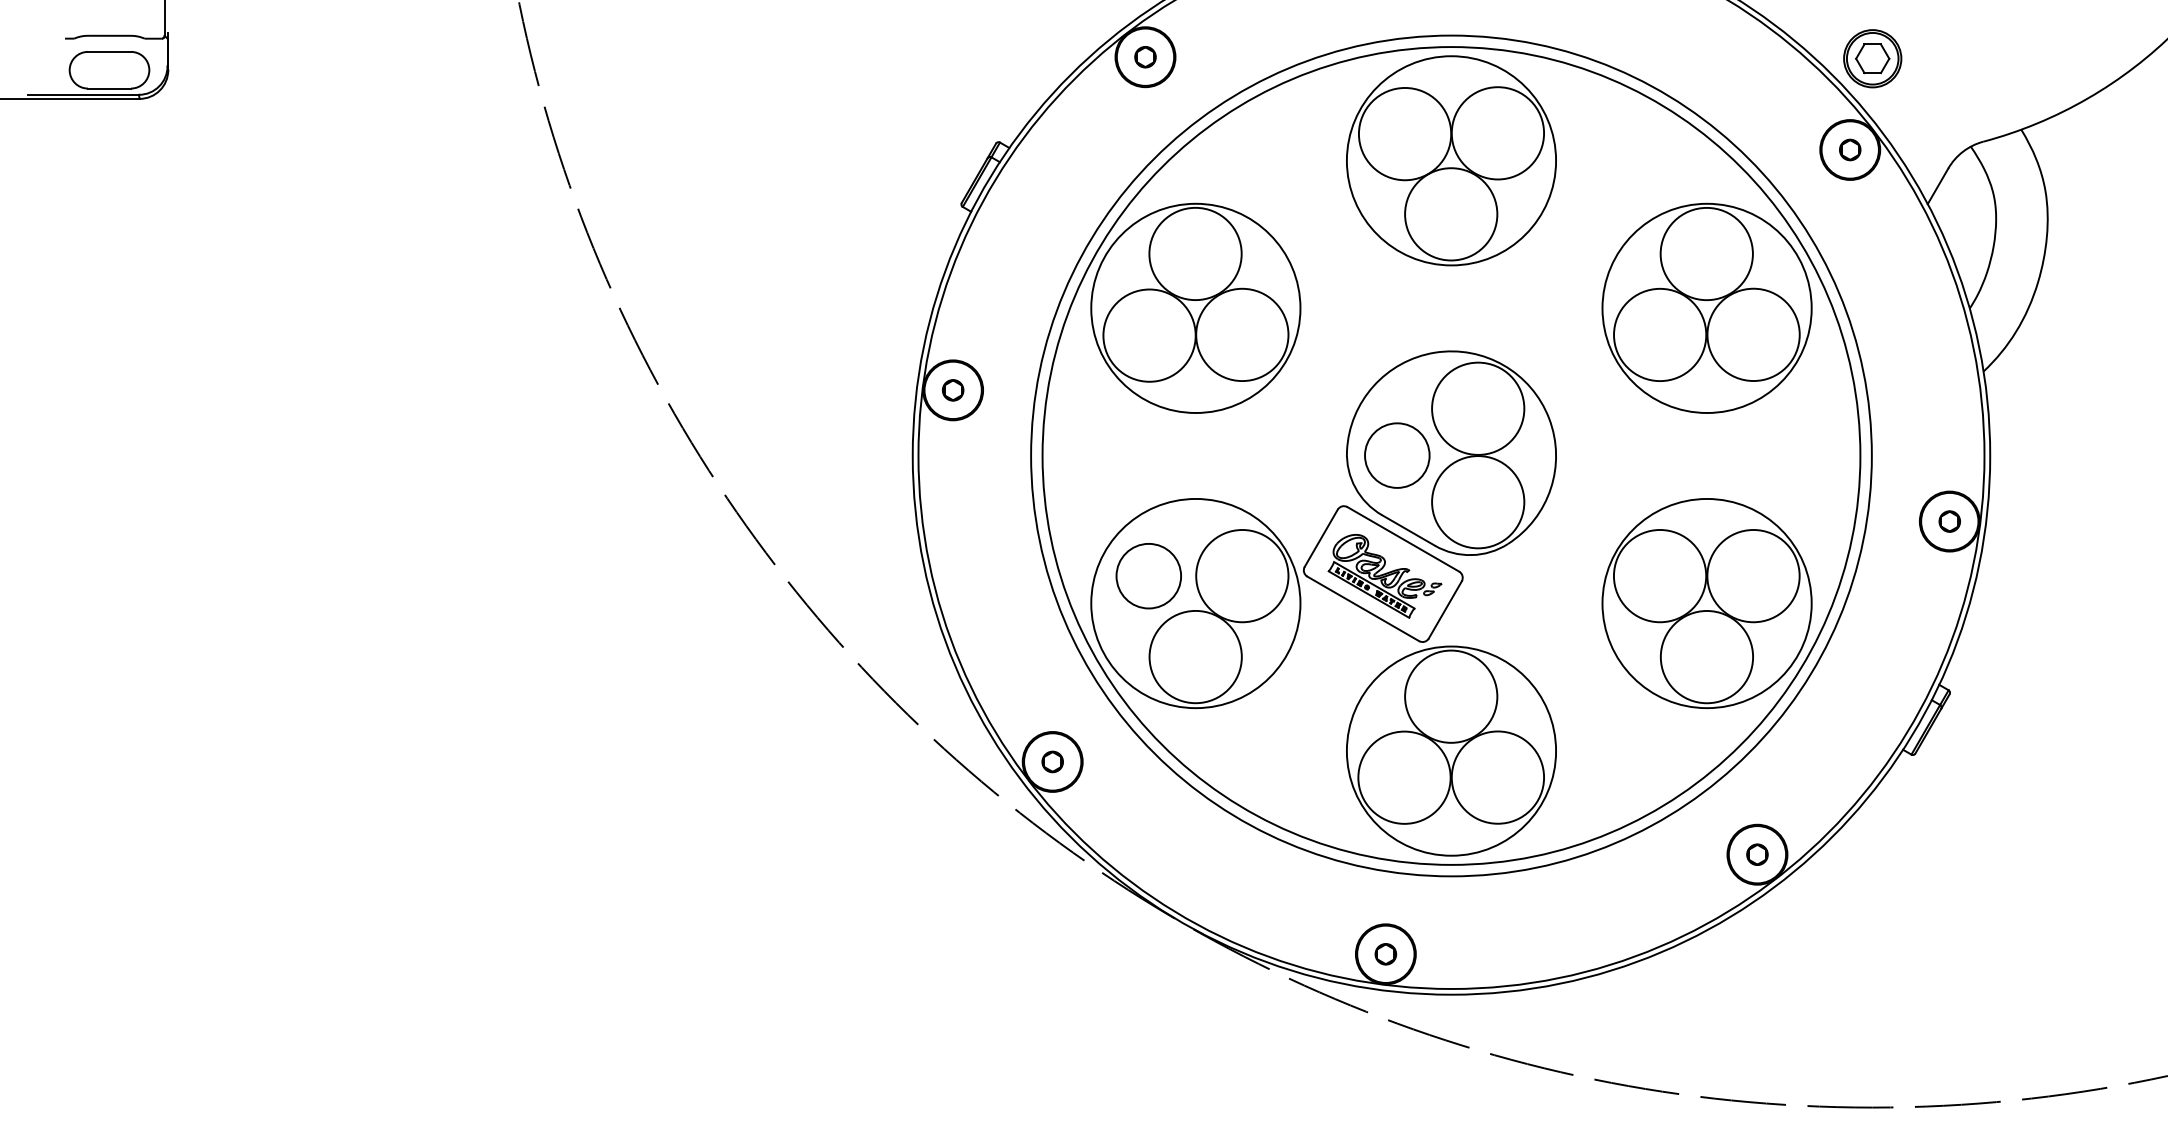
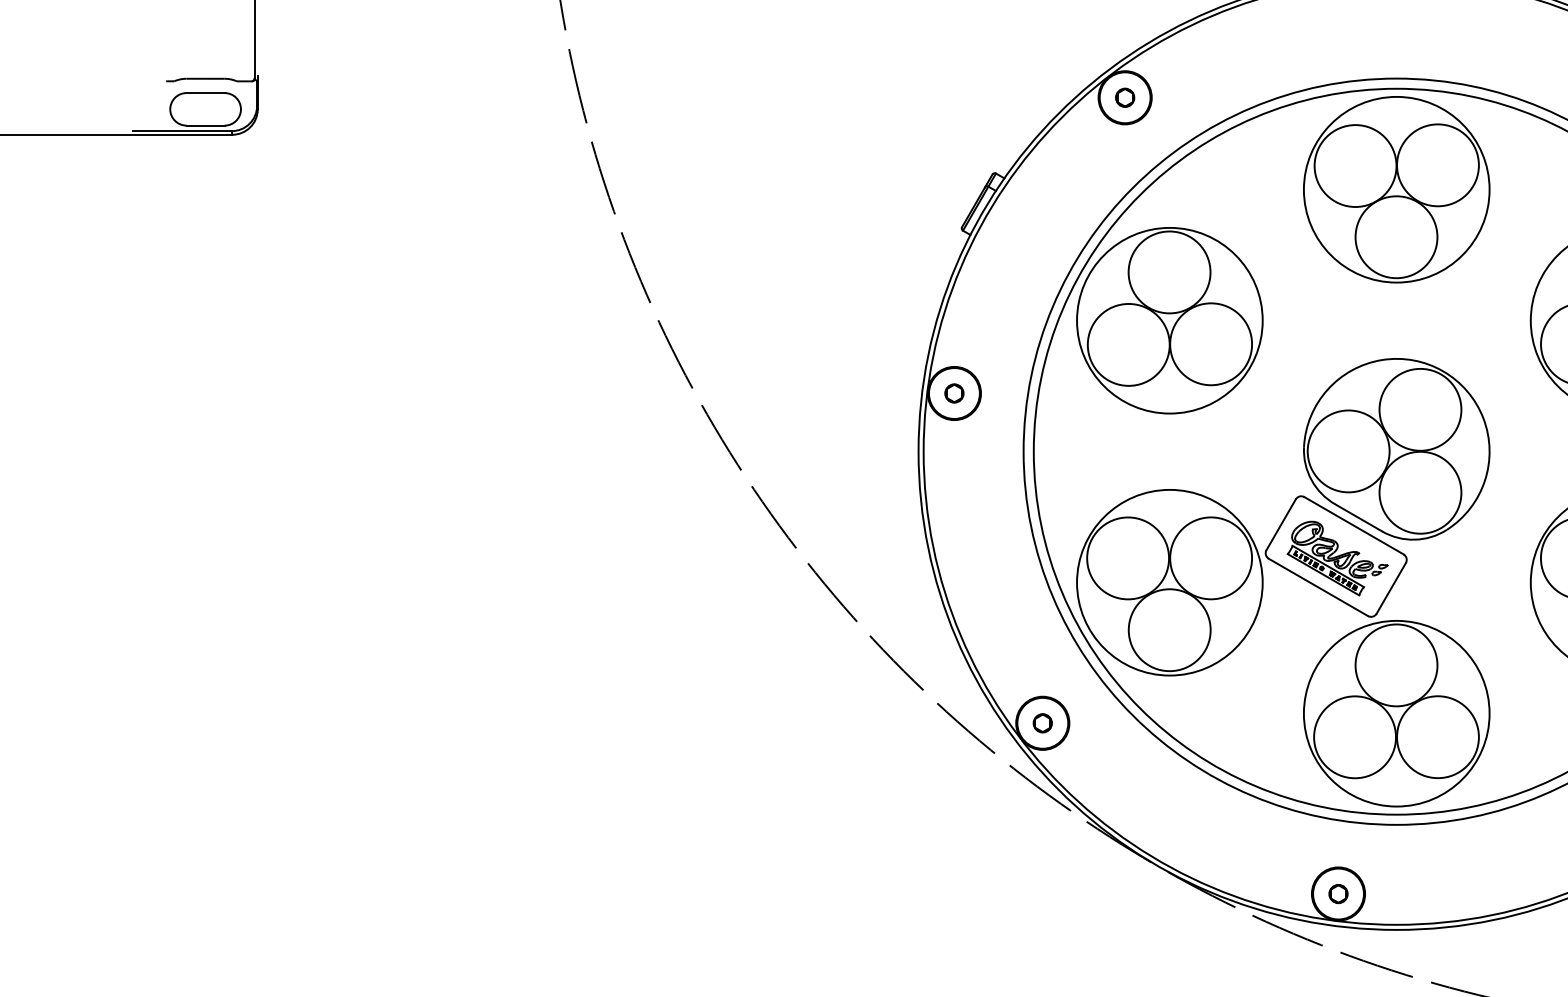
circle: (1397, 455) -> (1348, 451), size x1.43
circle: (1148, 576) -> (1127, 558), size x1.43

